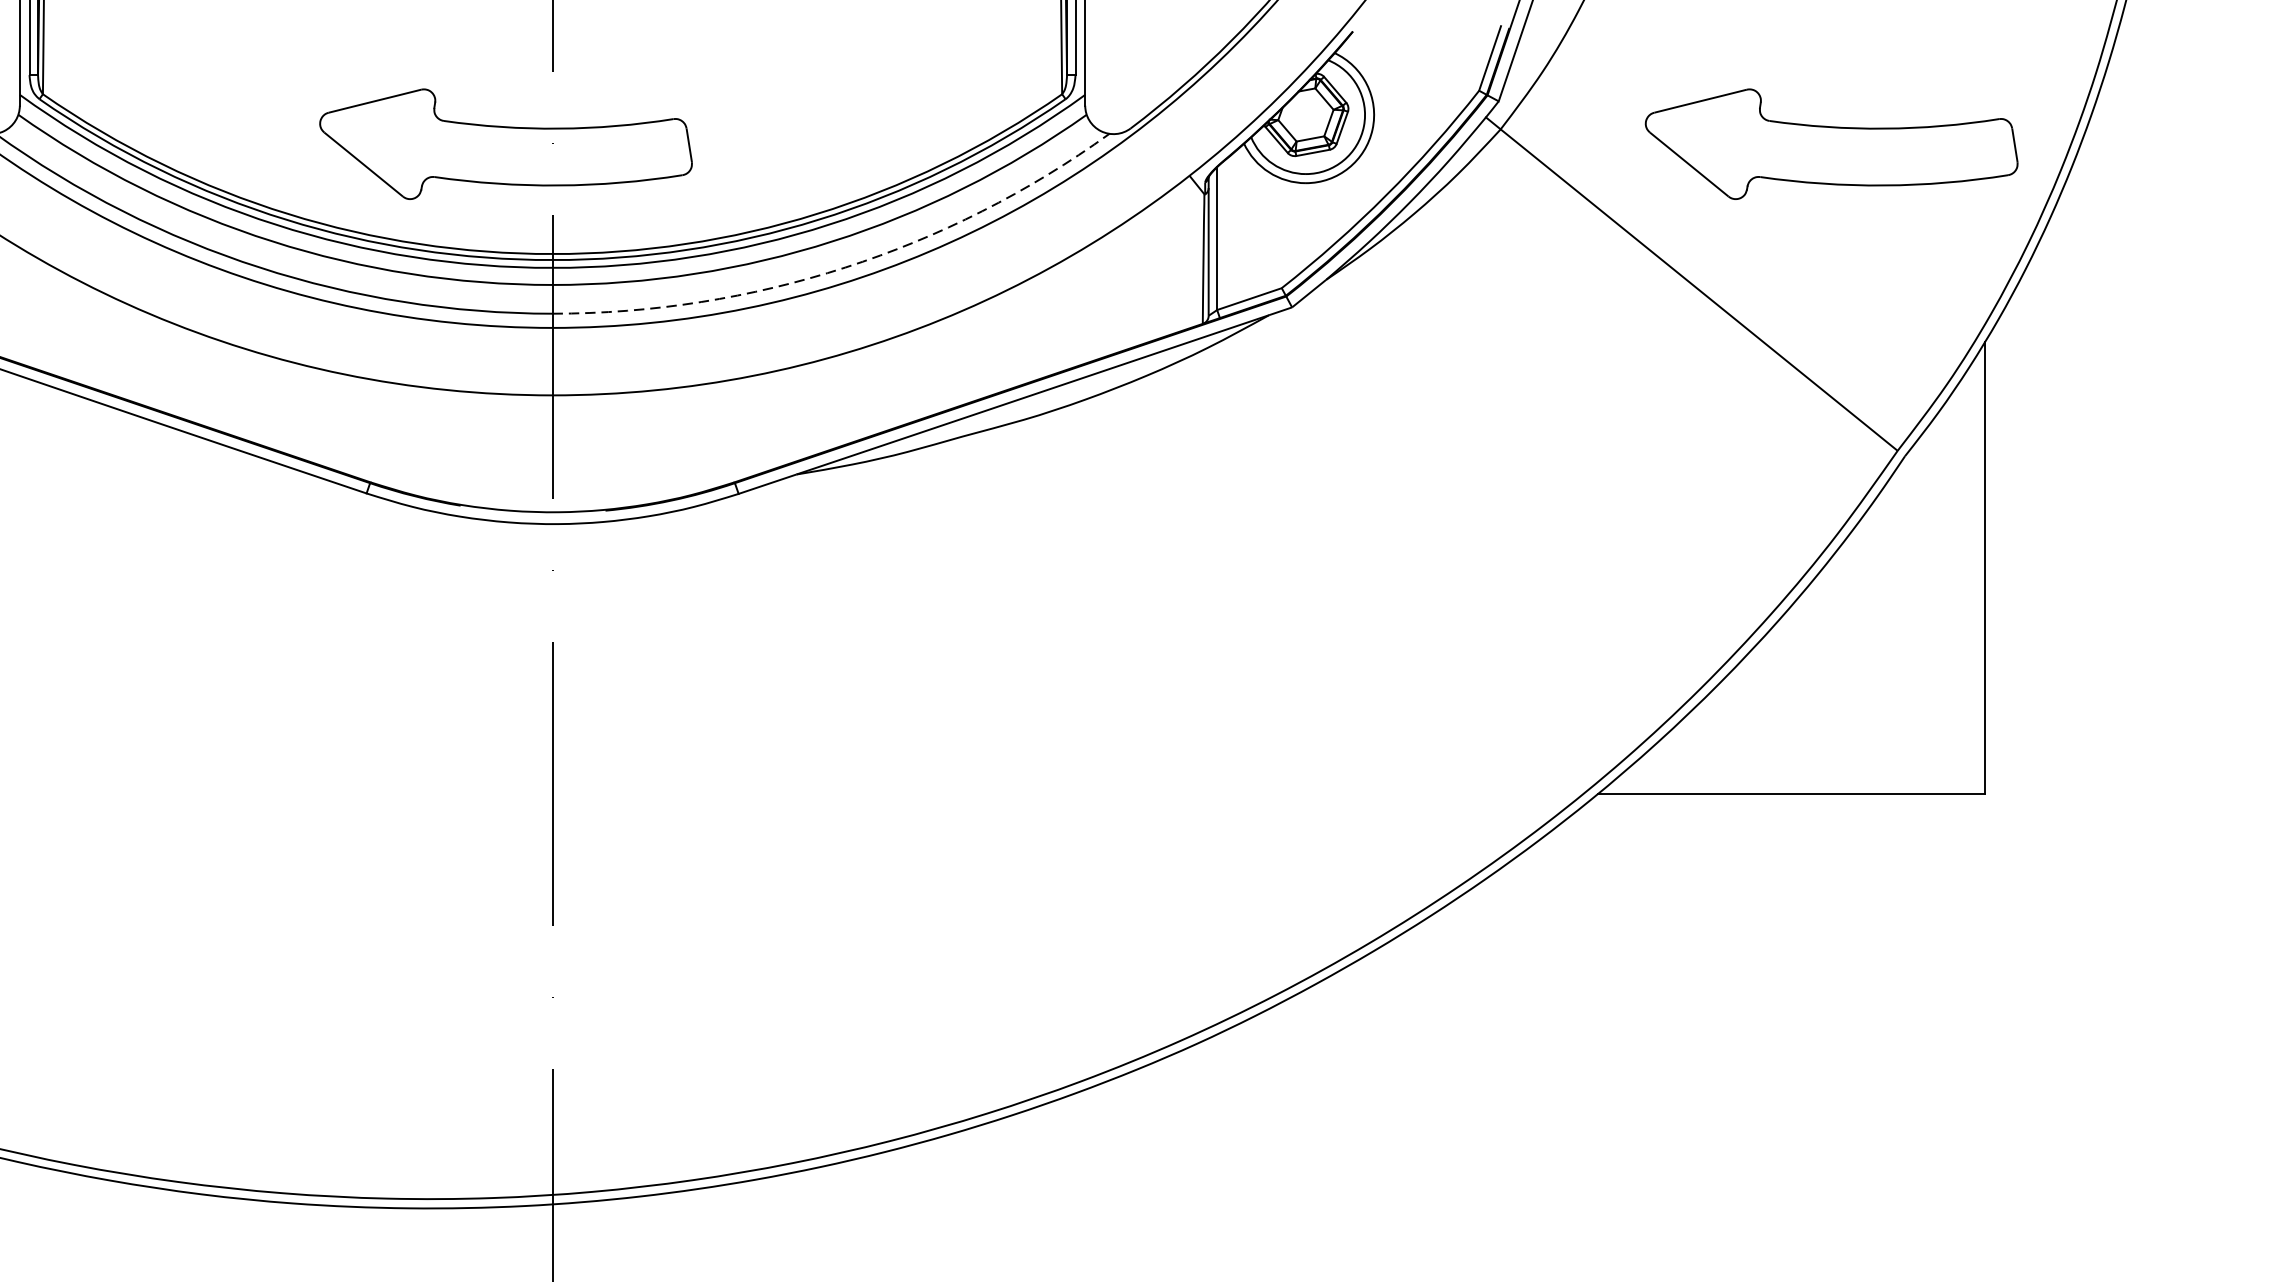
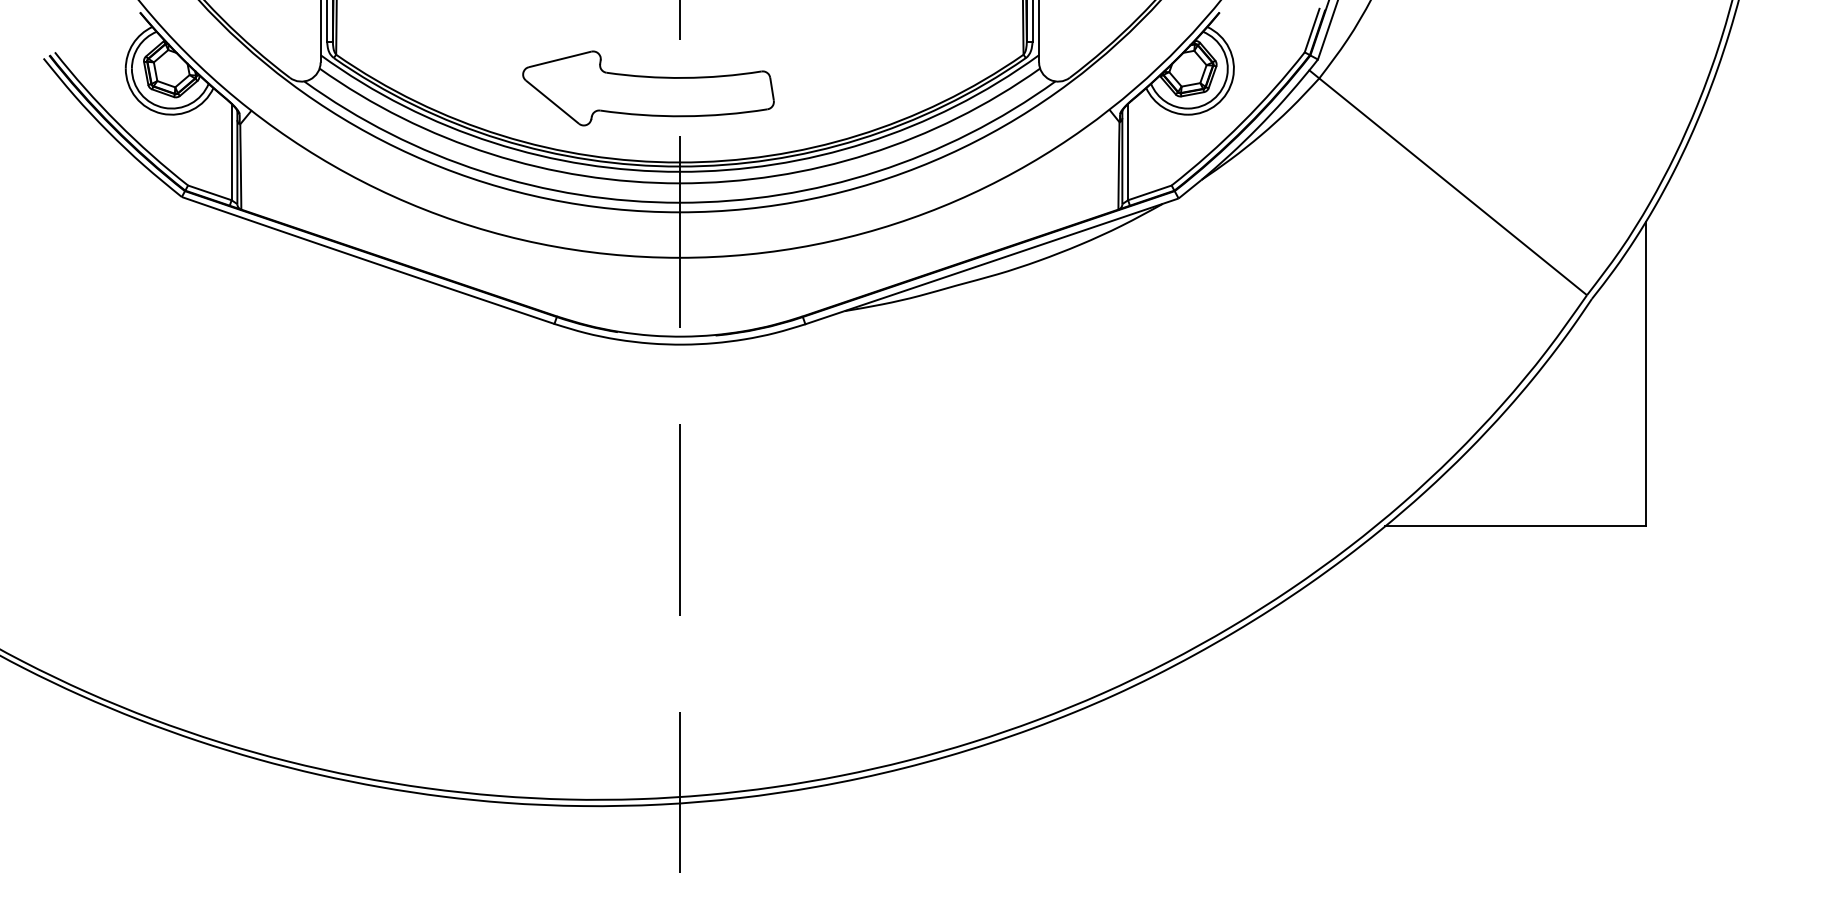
part: (1831, 144) -> (1542, 88), removed
arc: (845, 267) -> (877, 171), dashed -> solid

